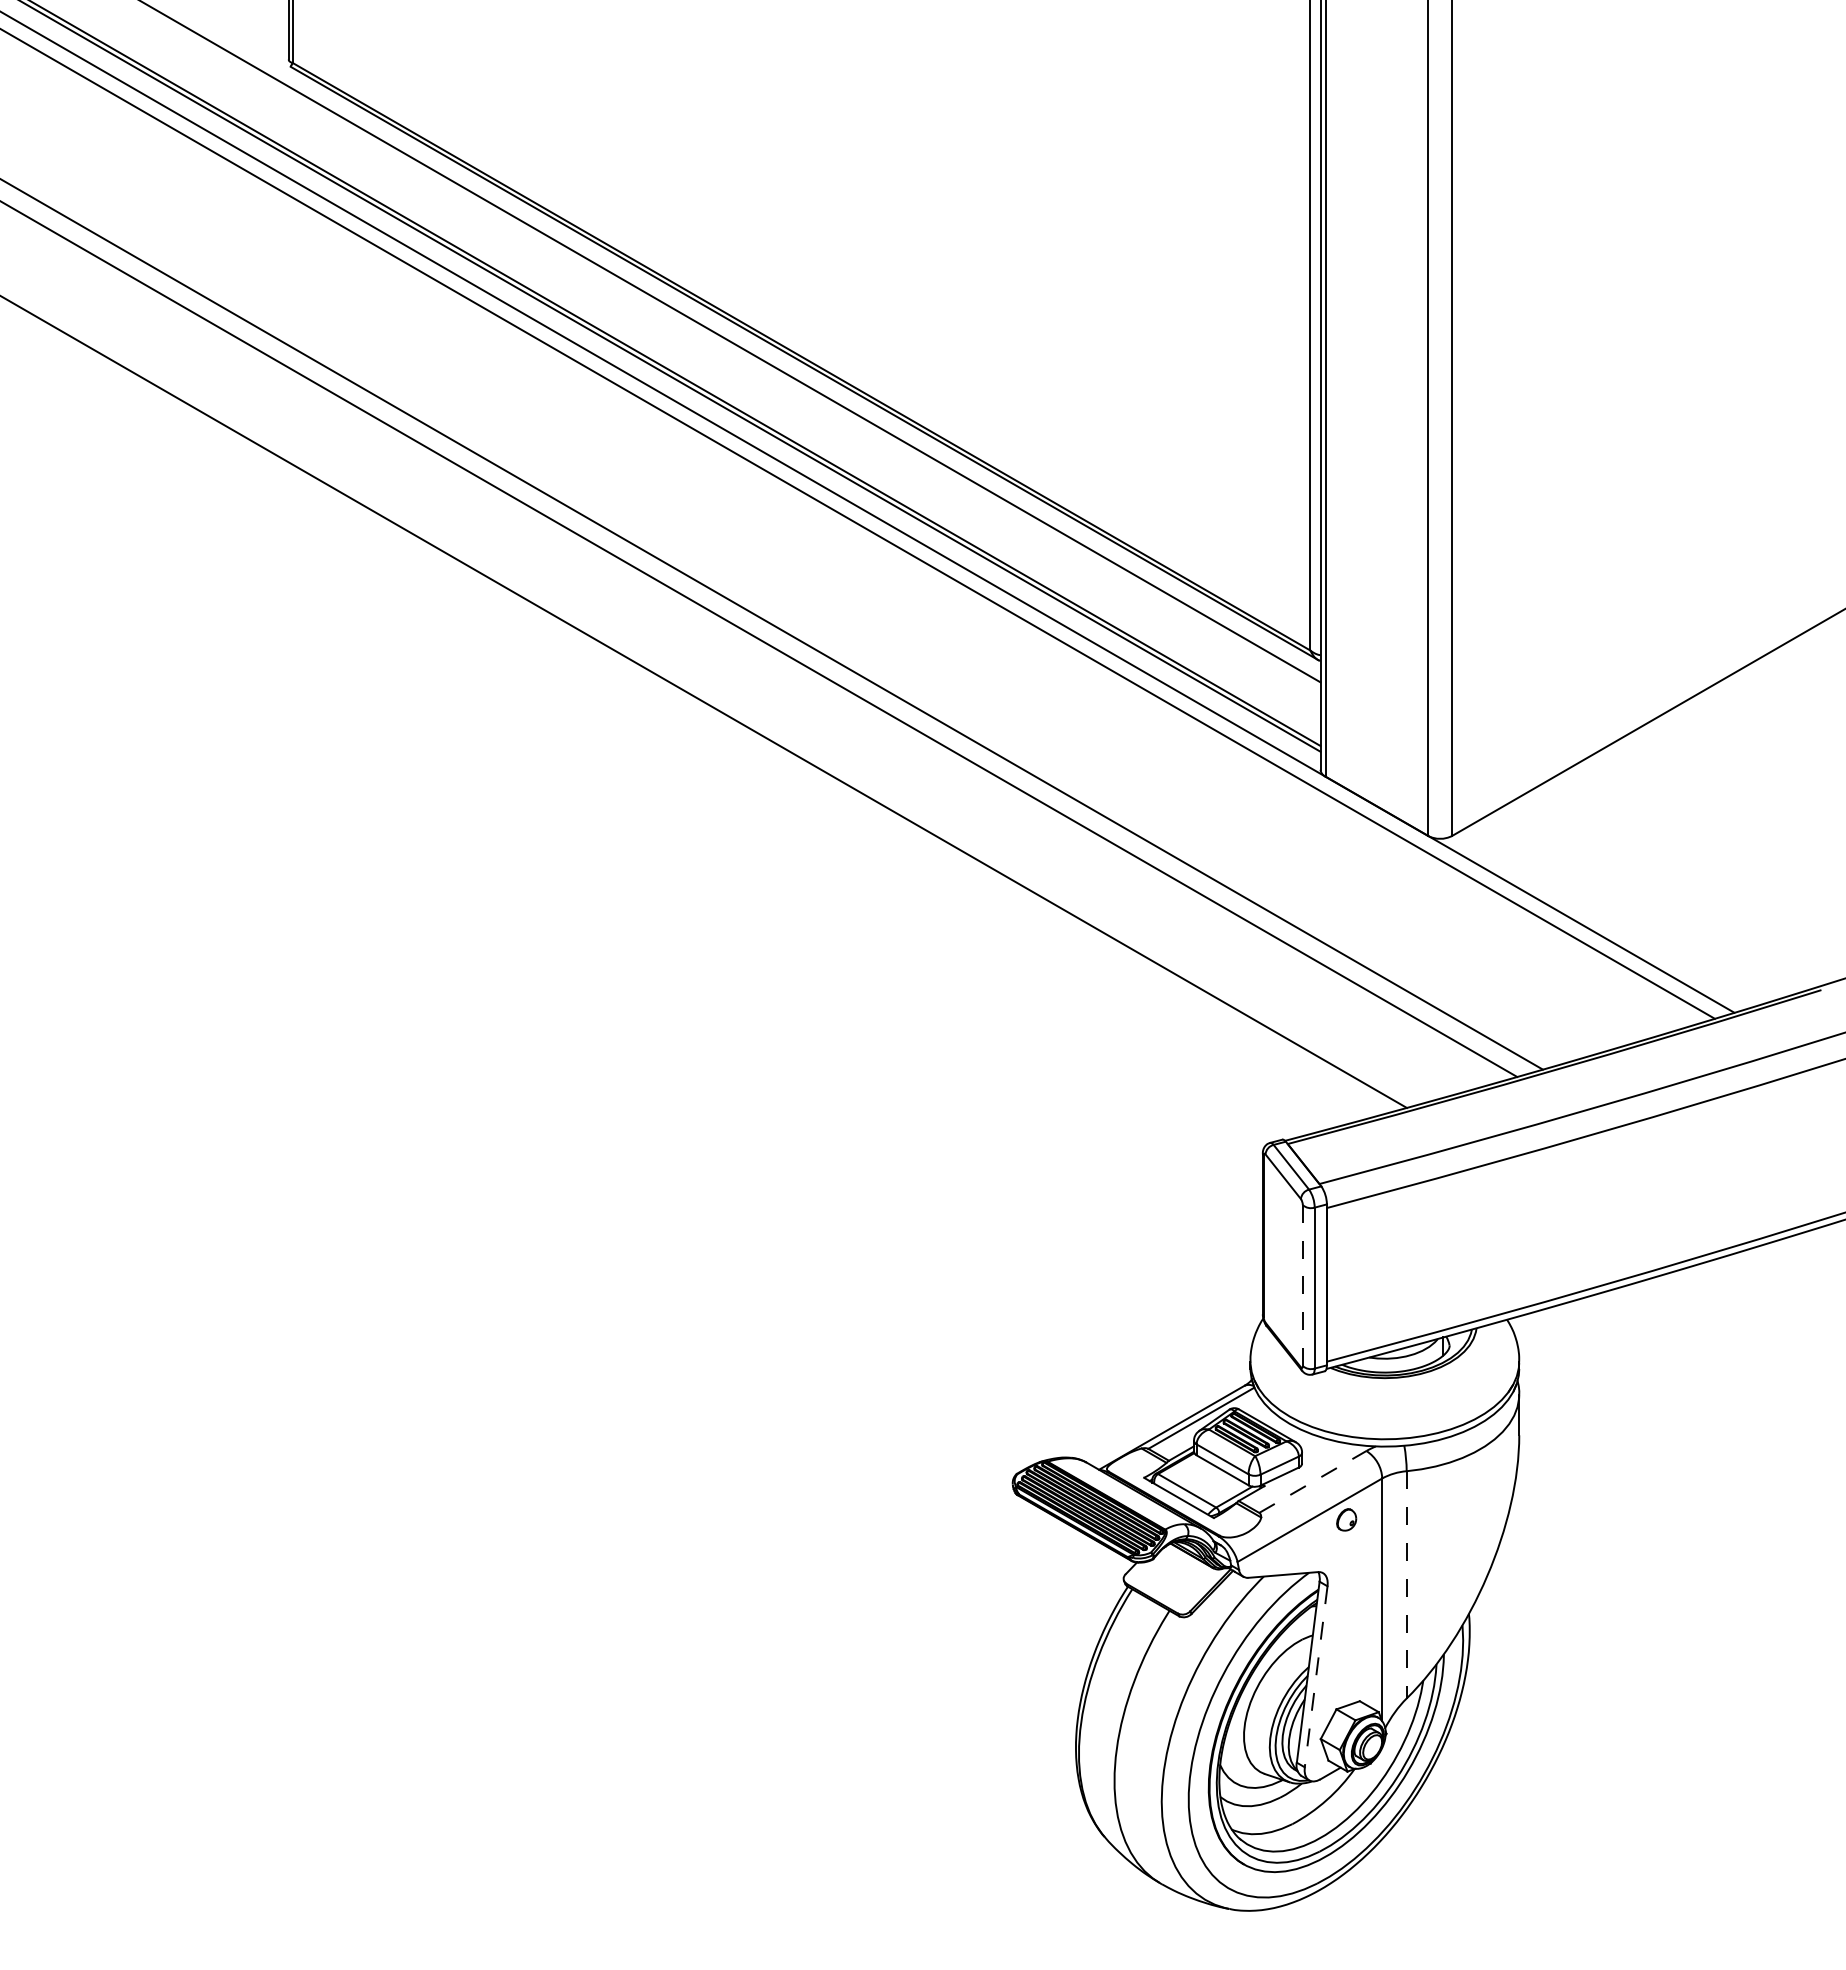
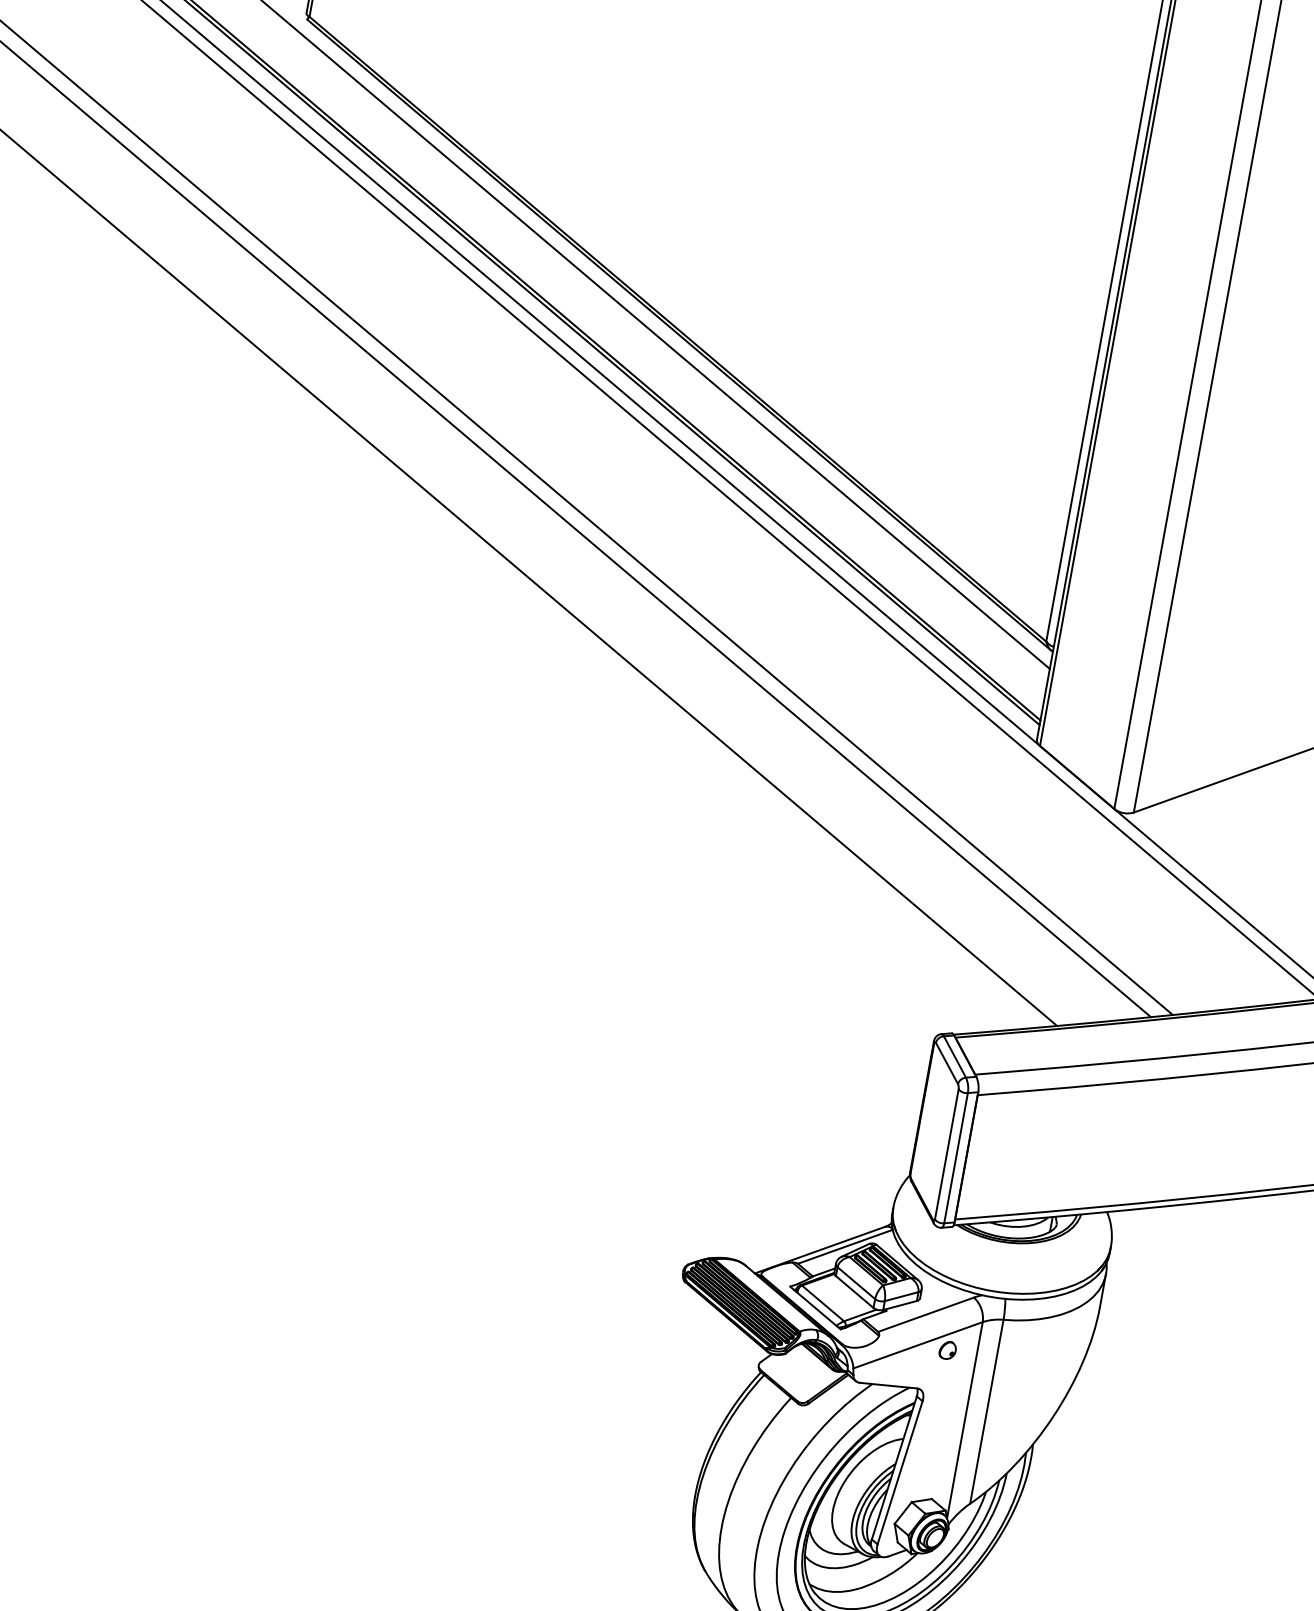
line: (1302, 1285) -> (946, 1154), dashed -> solid
line: (1312, 1481) -> (925, 1314), dashed -> solid
line: (1406, 1584) -> (986, 1411), dashed -> solid
line: (1316, 1677) -> (900, 1473), dashed -> solid

